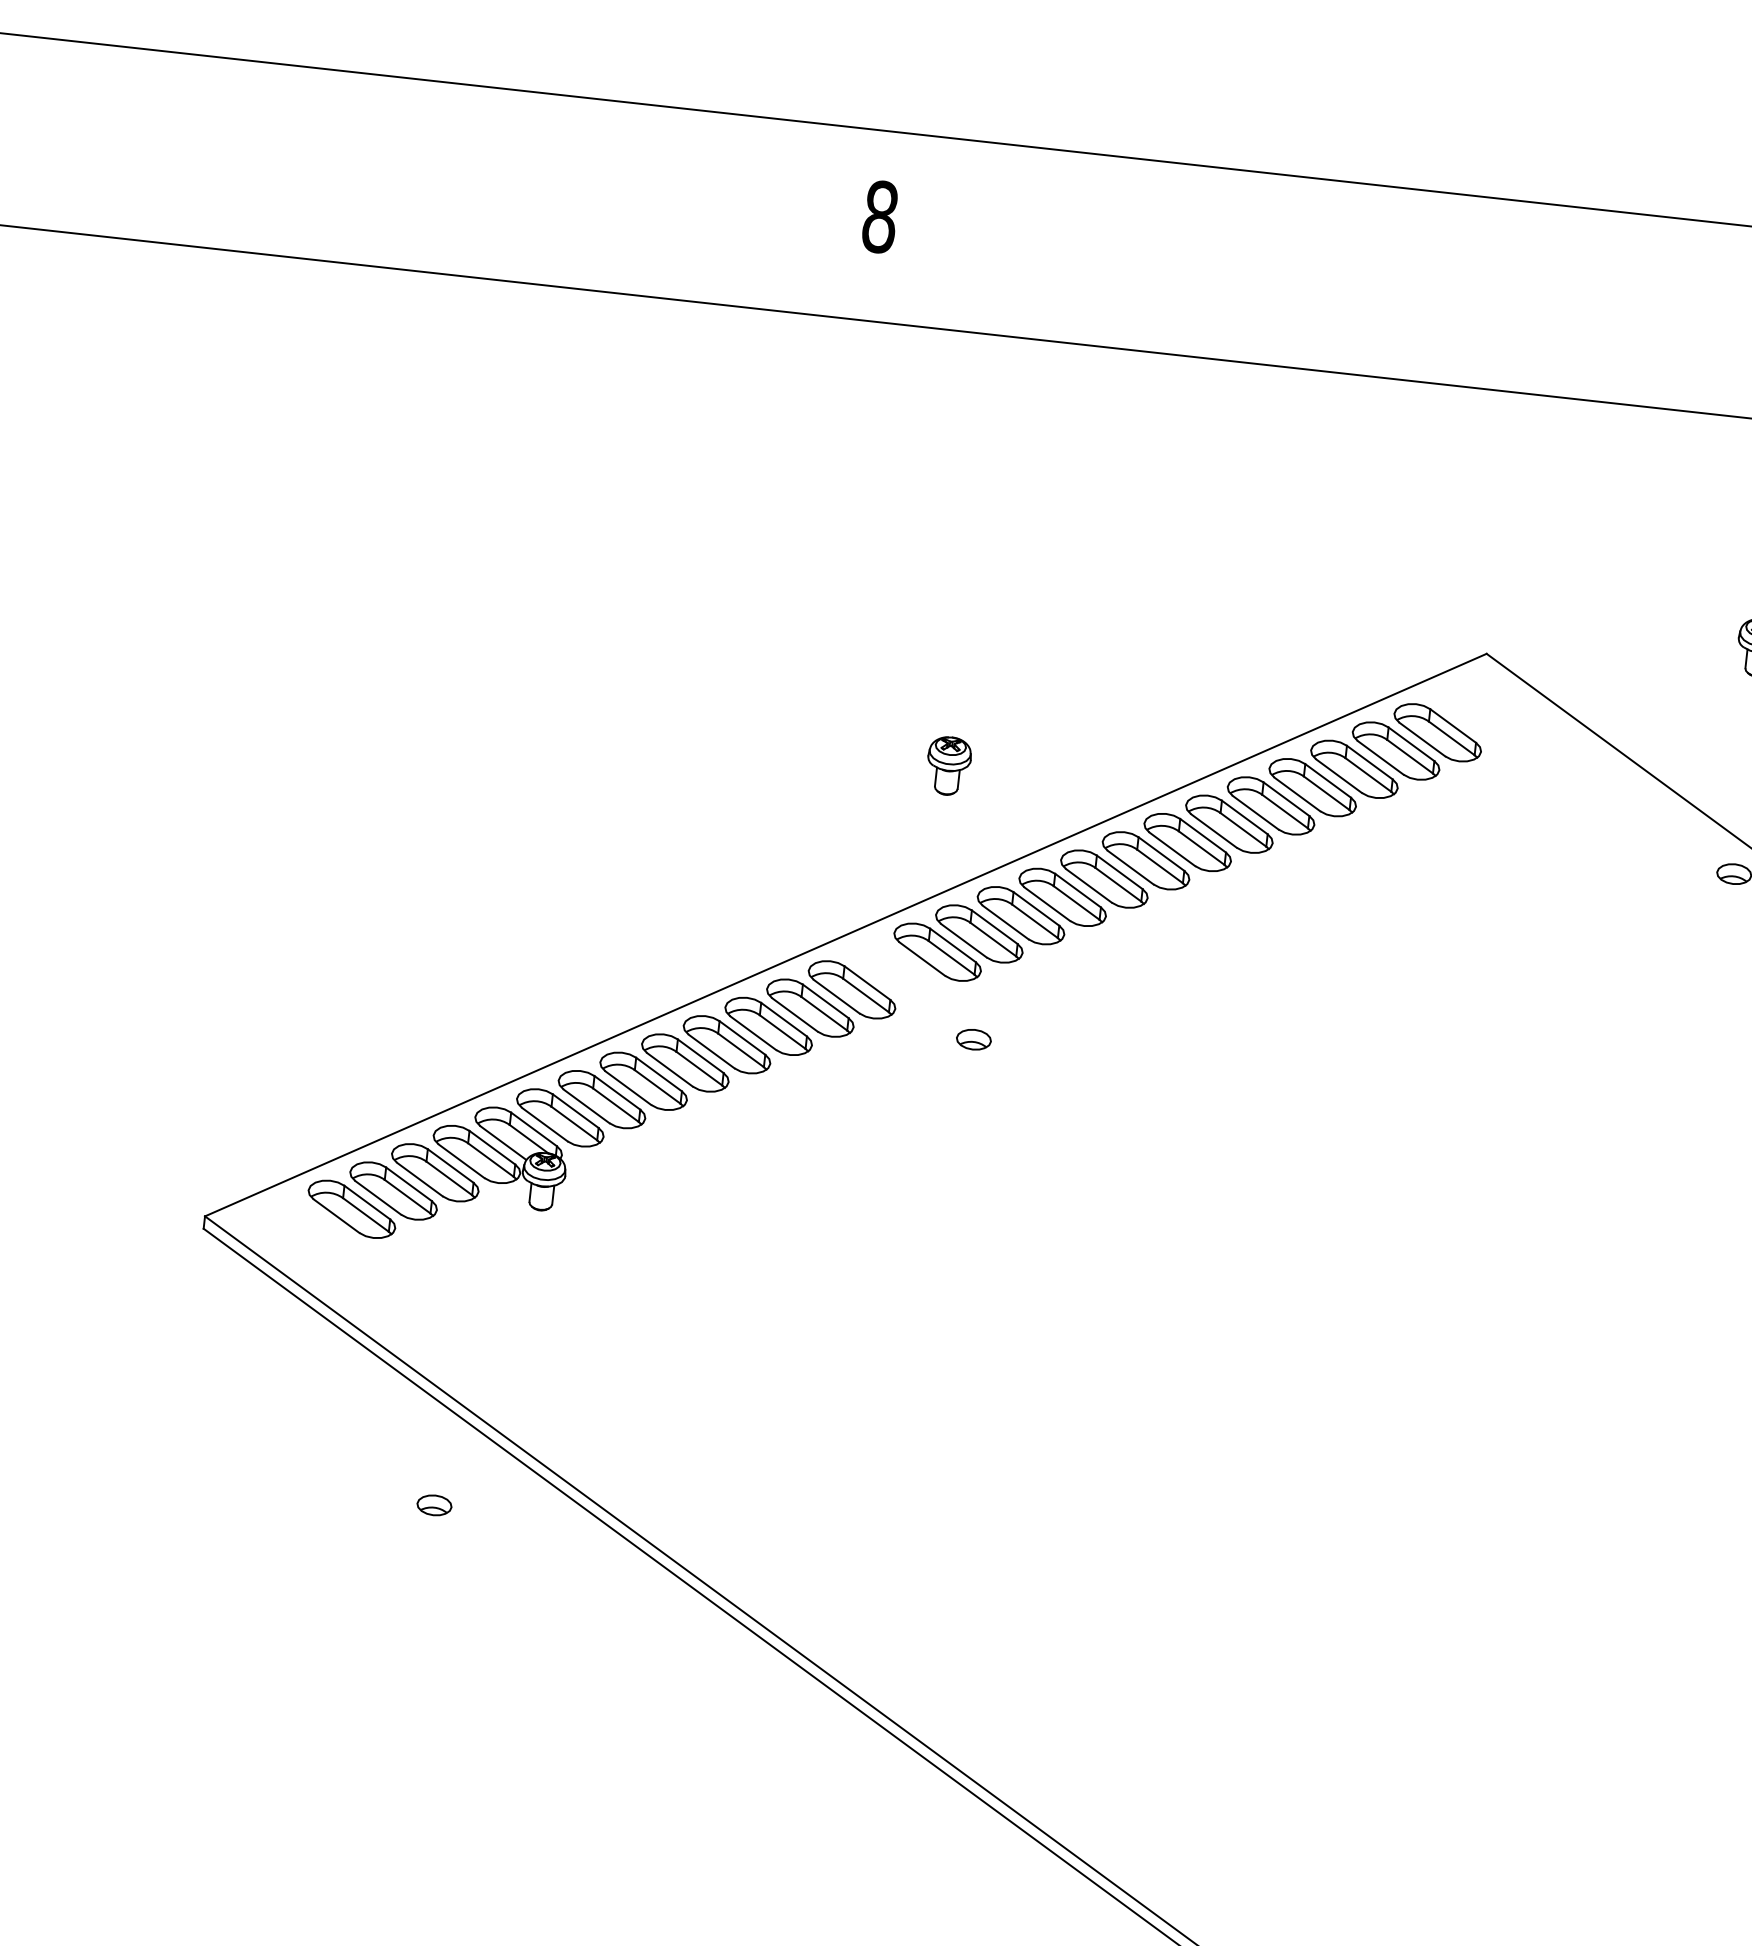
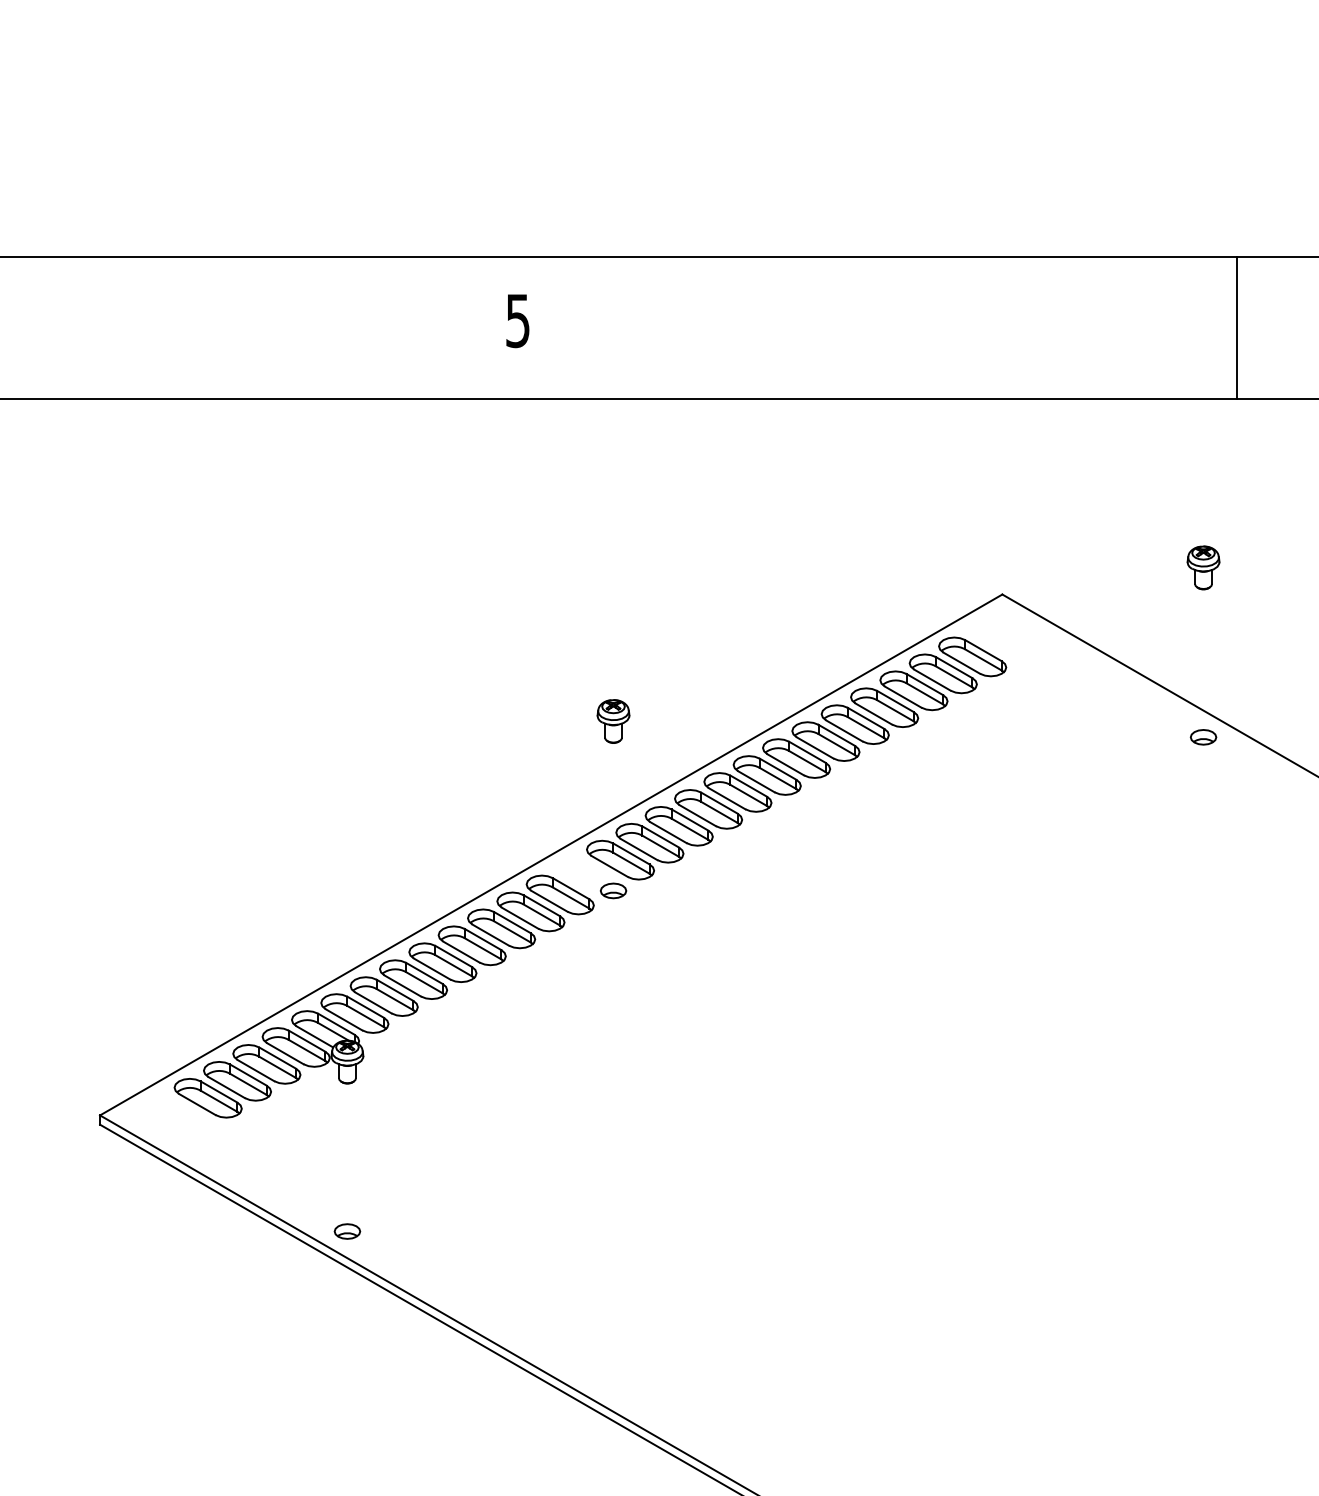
text: (880, 216) -> (518, 320), 8 -> 5
part: (973, 1039) -> (613, 890), moved
part: (434, 1505) -> (347, 1231), moved

